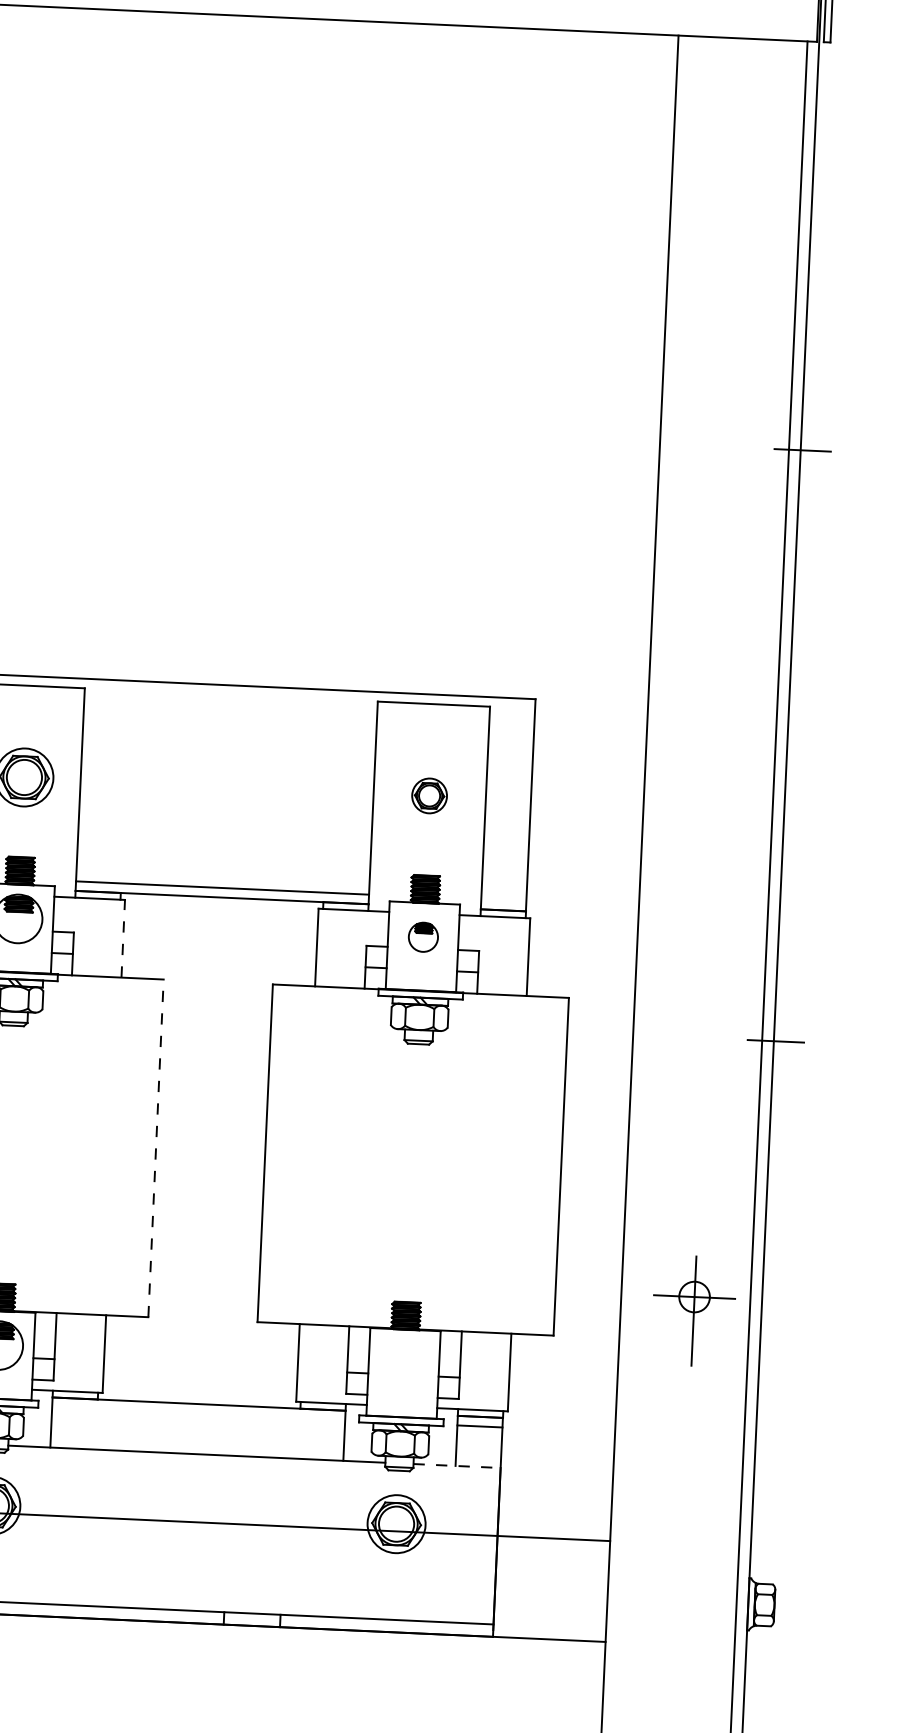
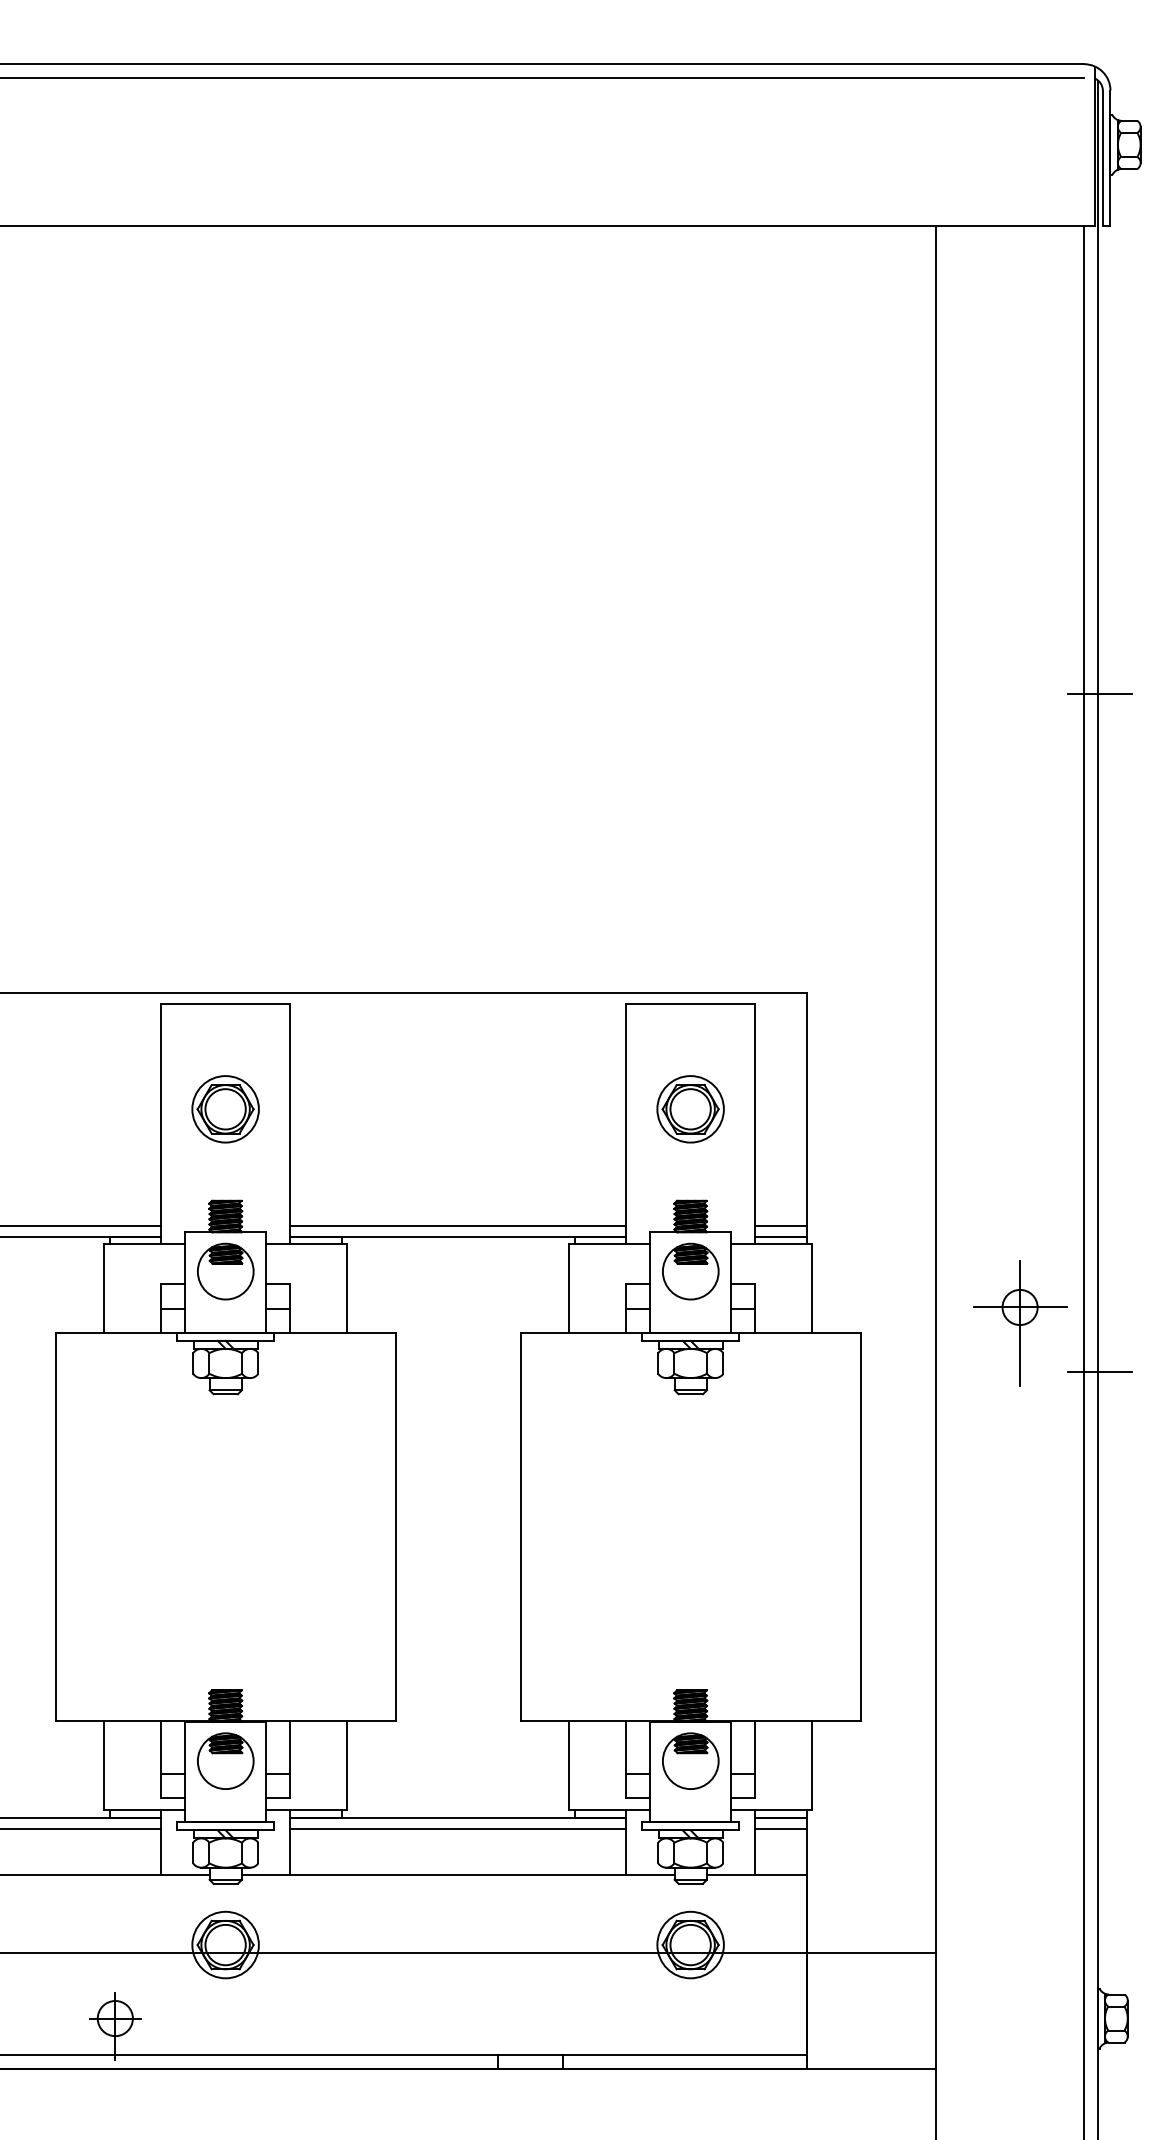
part: (429, 796) -> (690, 1109), size x1.67
line: (503, 900) -> (780, 1225), added
part: (423, 937) -> (690, 1271), size x1.67
line: (123, 938) -> (347, 1288), dashed -> solid
line: (155, 1148) -> (395, 1527), dashed -> solid
part: (694, 1311) -> (1020, 1323), moved
part: (403, 1363) -> (690, 1760), added
line: (198, 1413) -> (458, 1828), added
line: (456, 1466) -> (756, 1875), dashed -> solid

